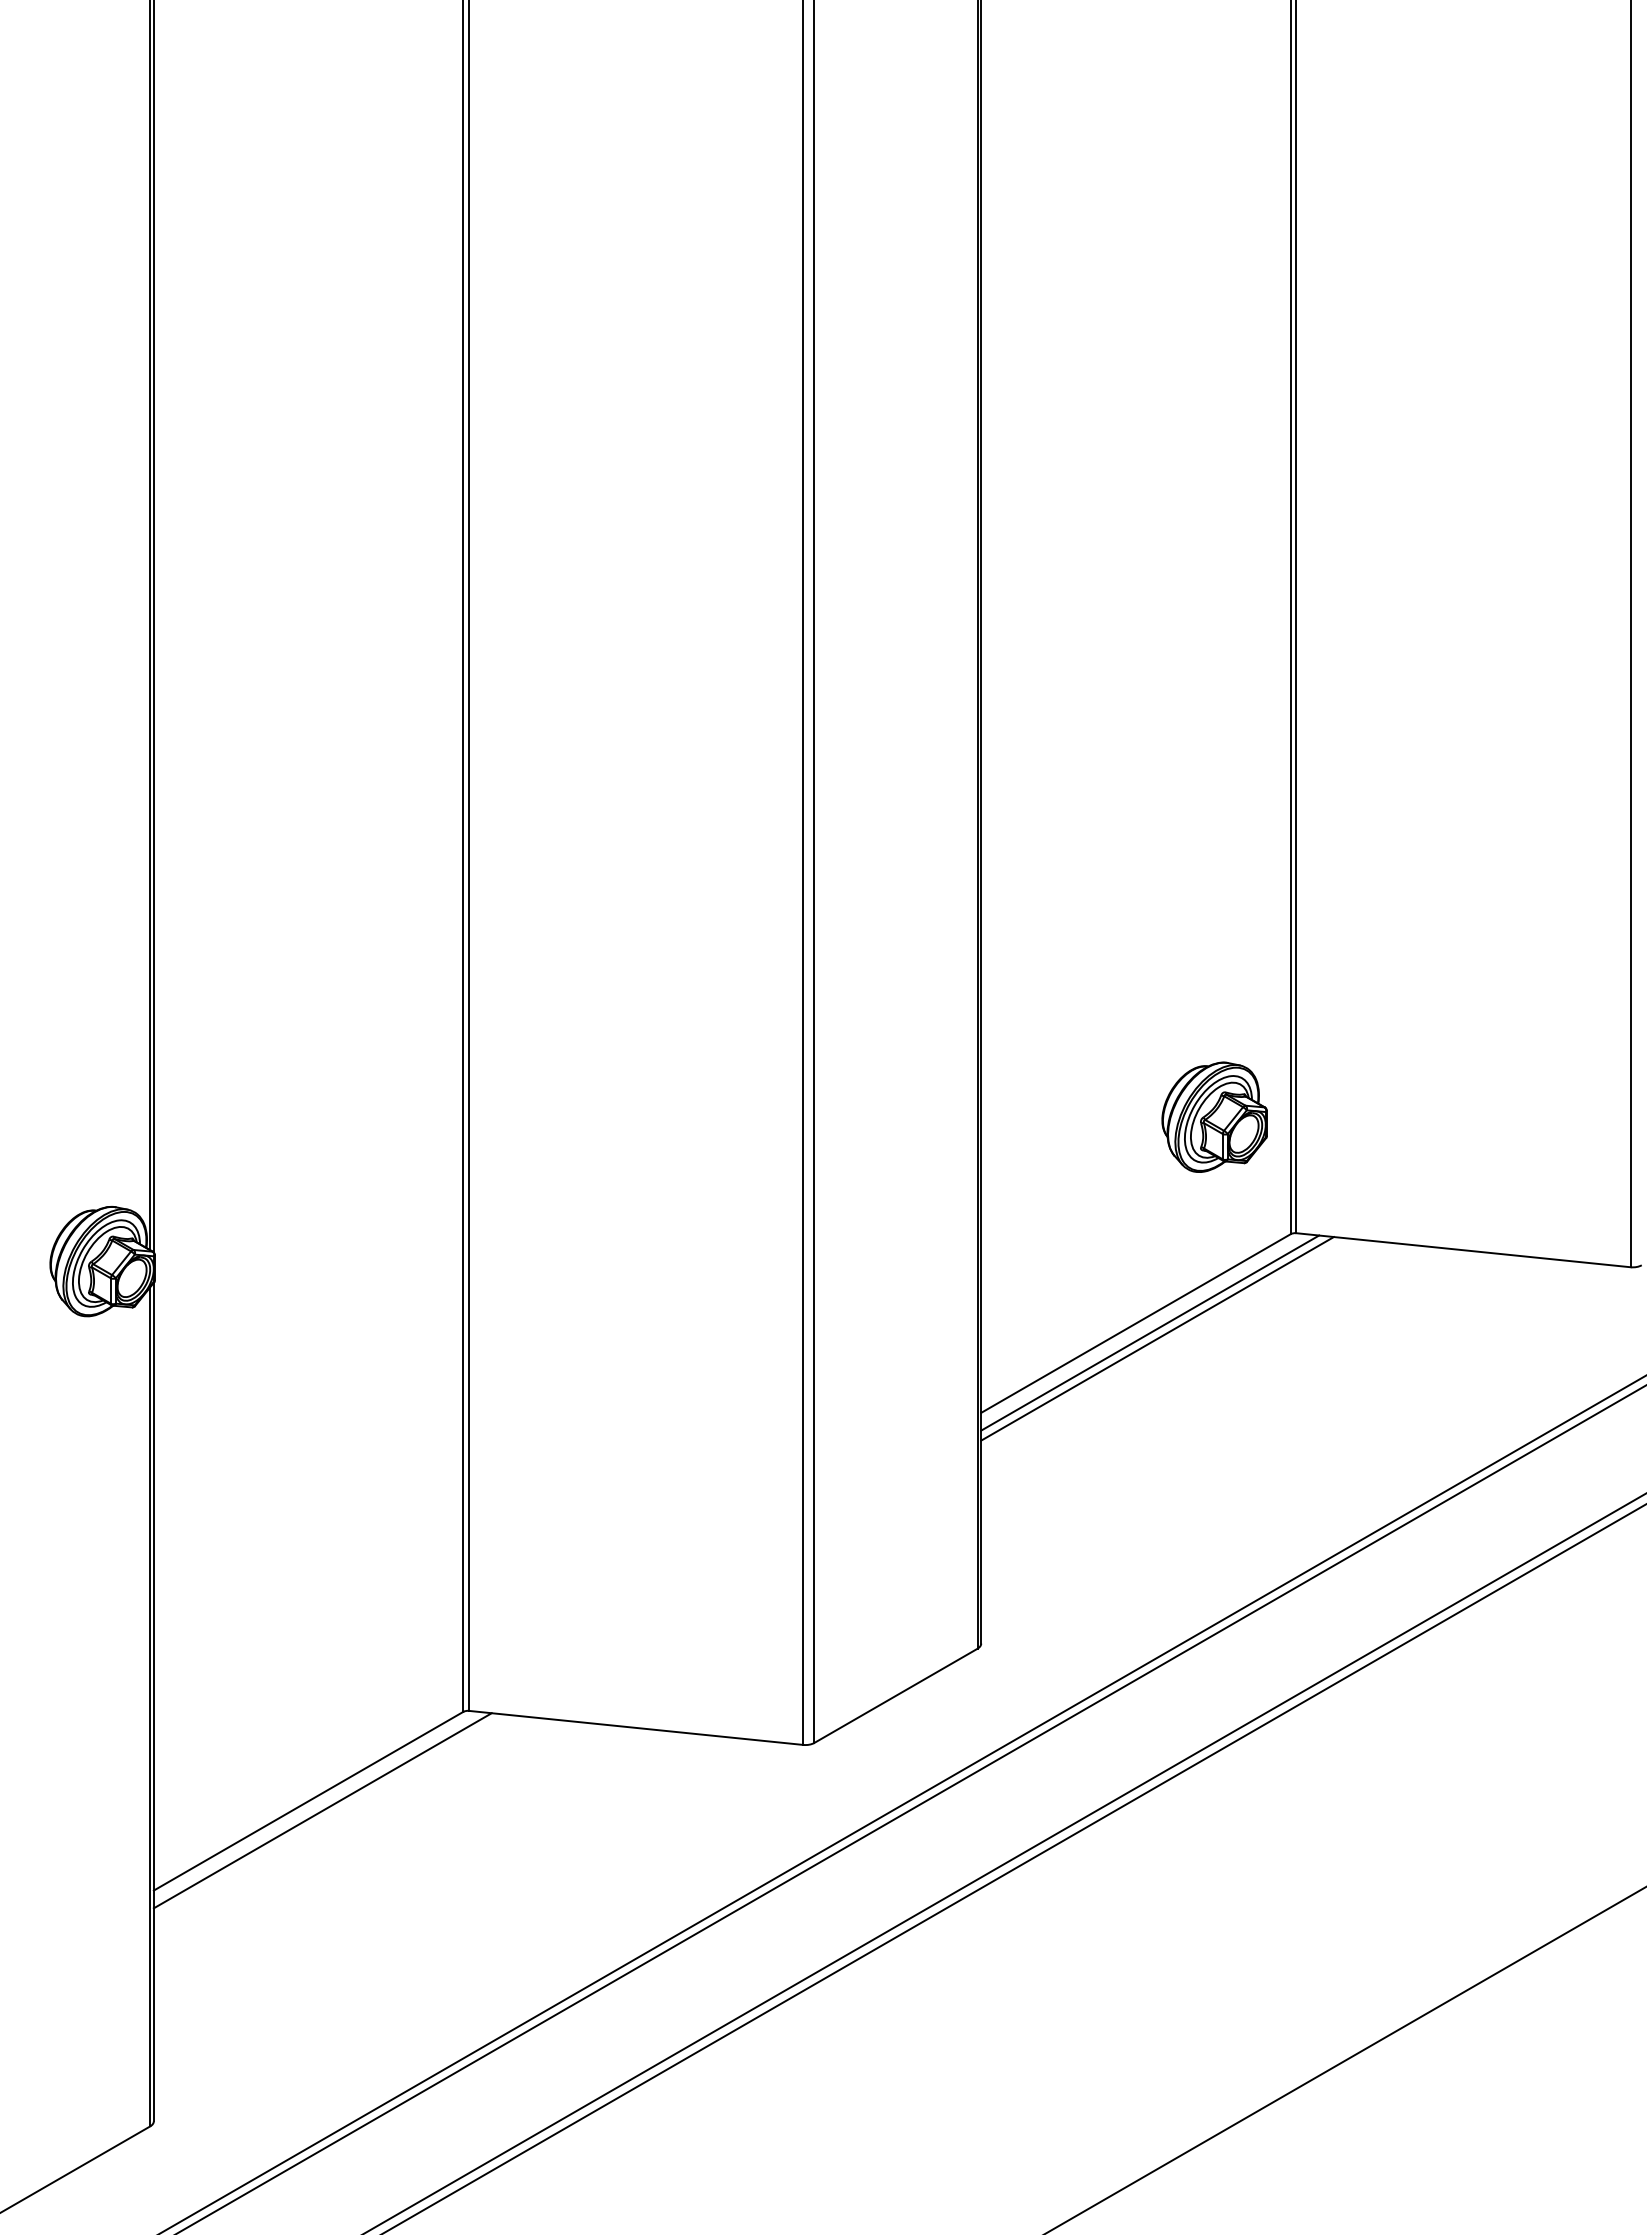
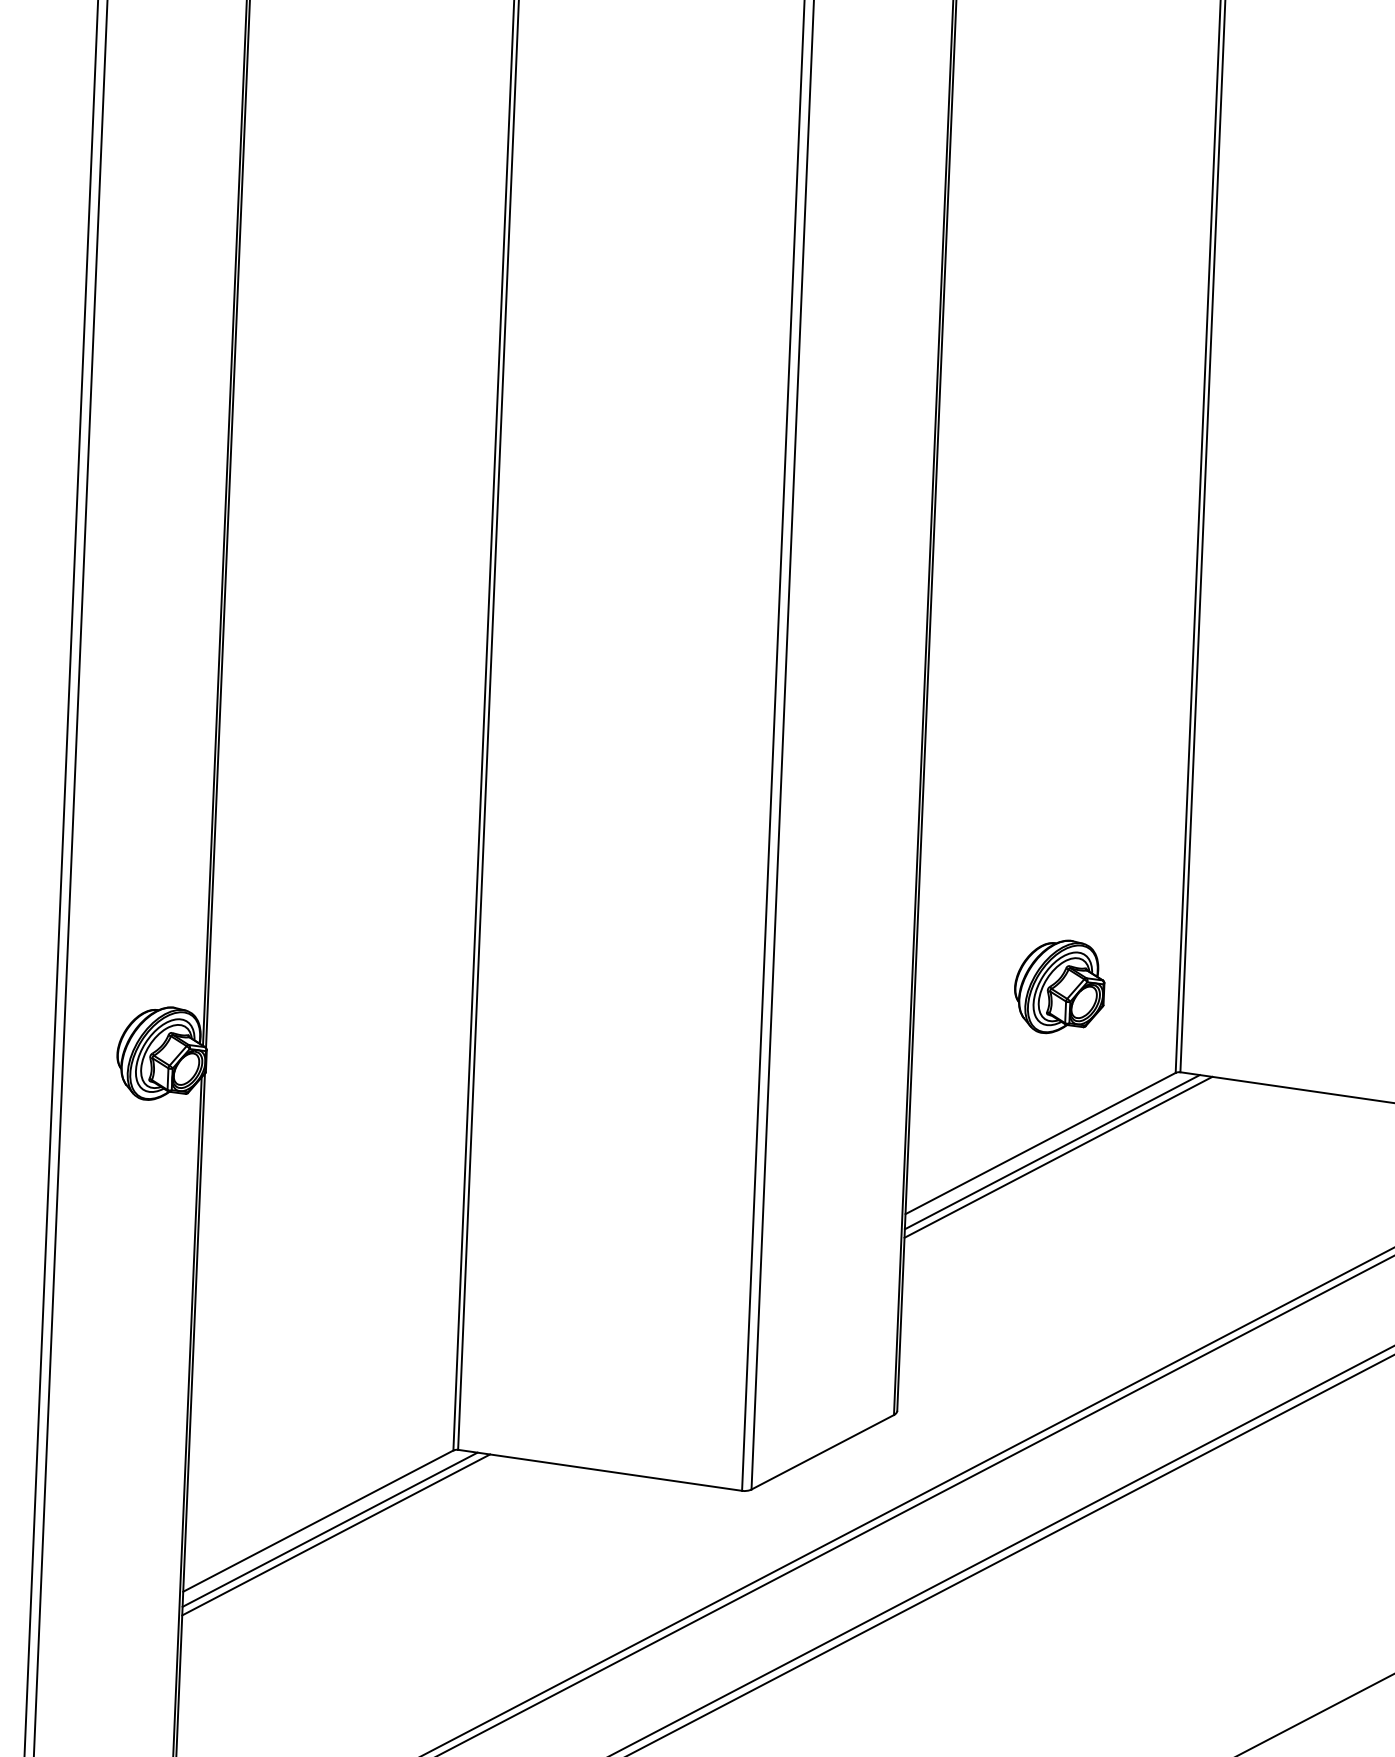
part: (1214, 1116) -> (1059, 986), moved
line: (329, 1816) -> (335, 1534), added

